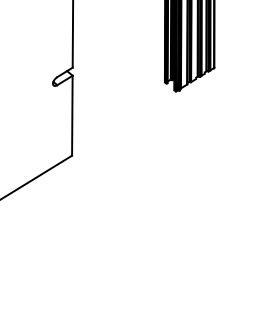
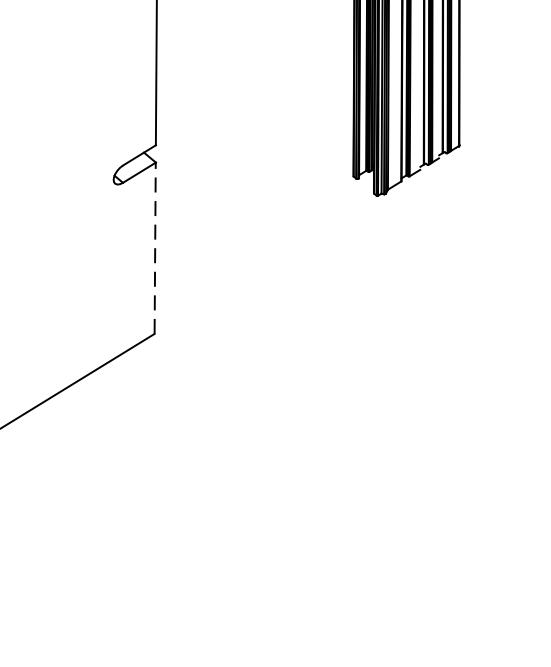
line: (72, 115) -> (155, 247), solid -> dashed

